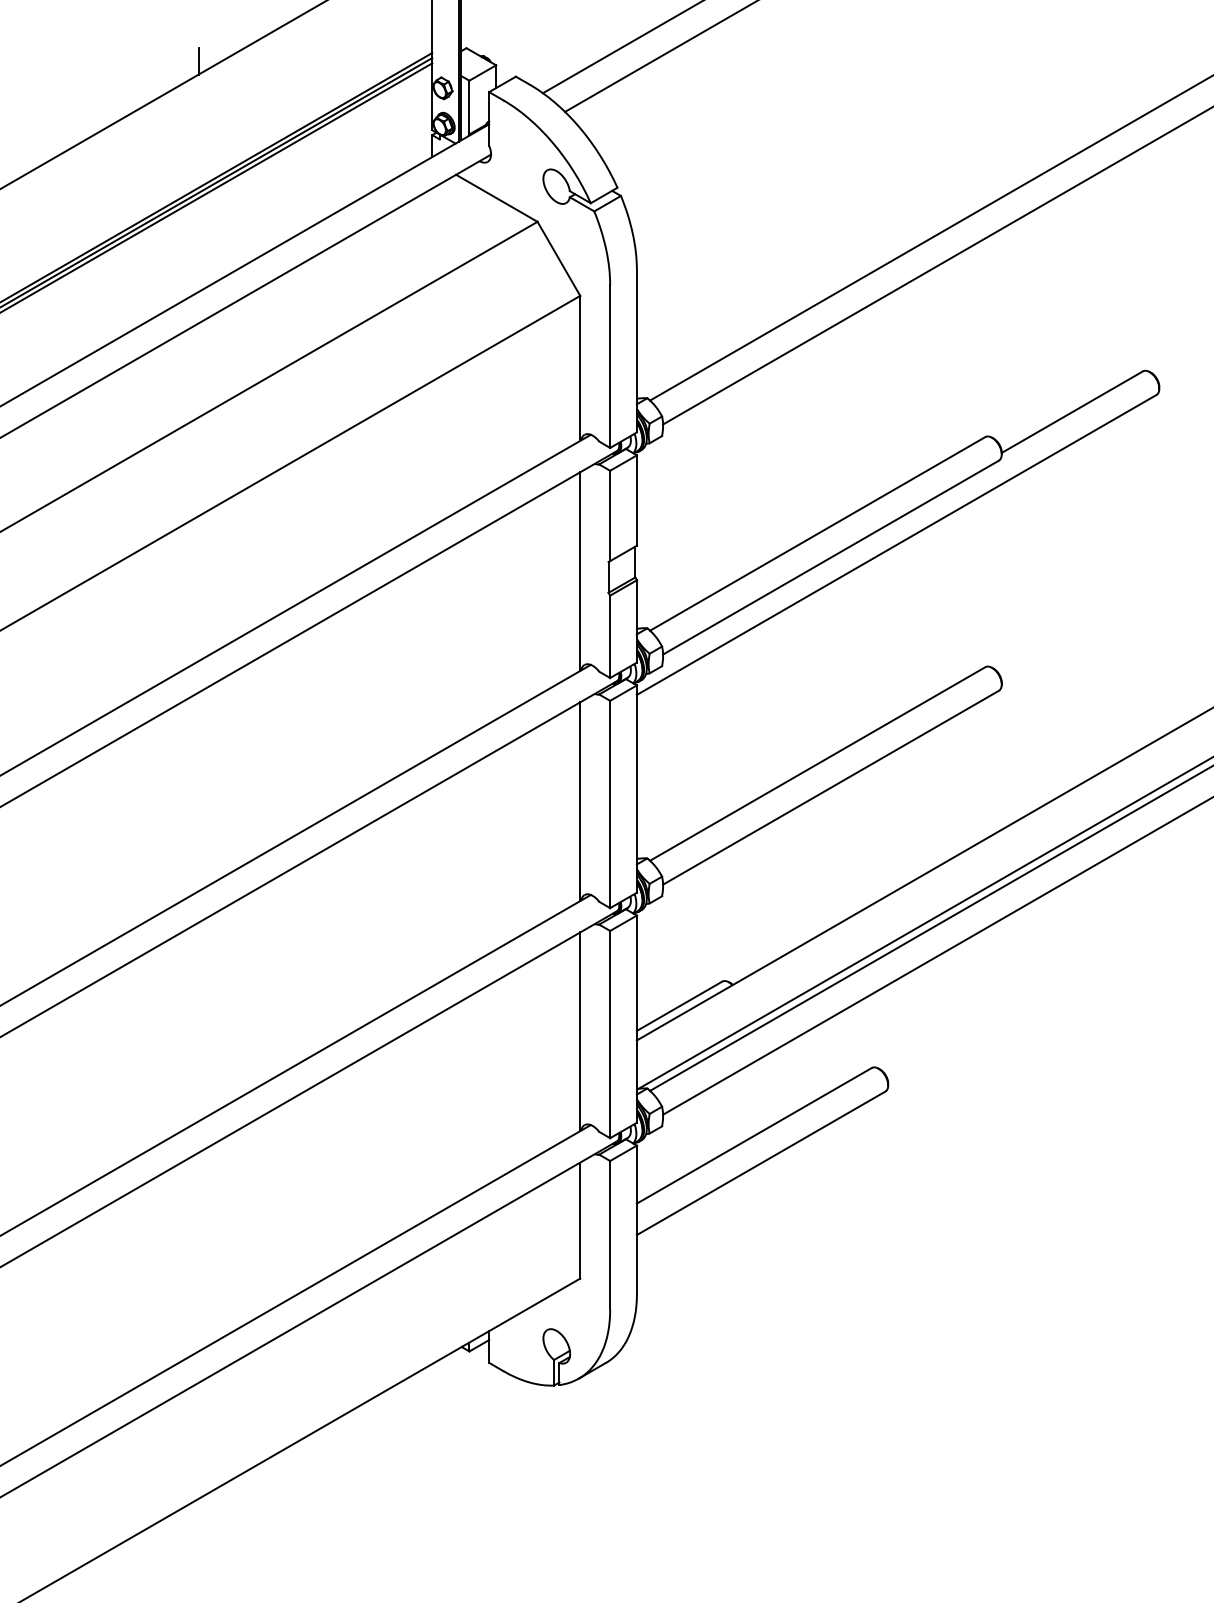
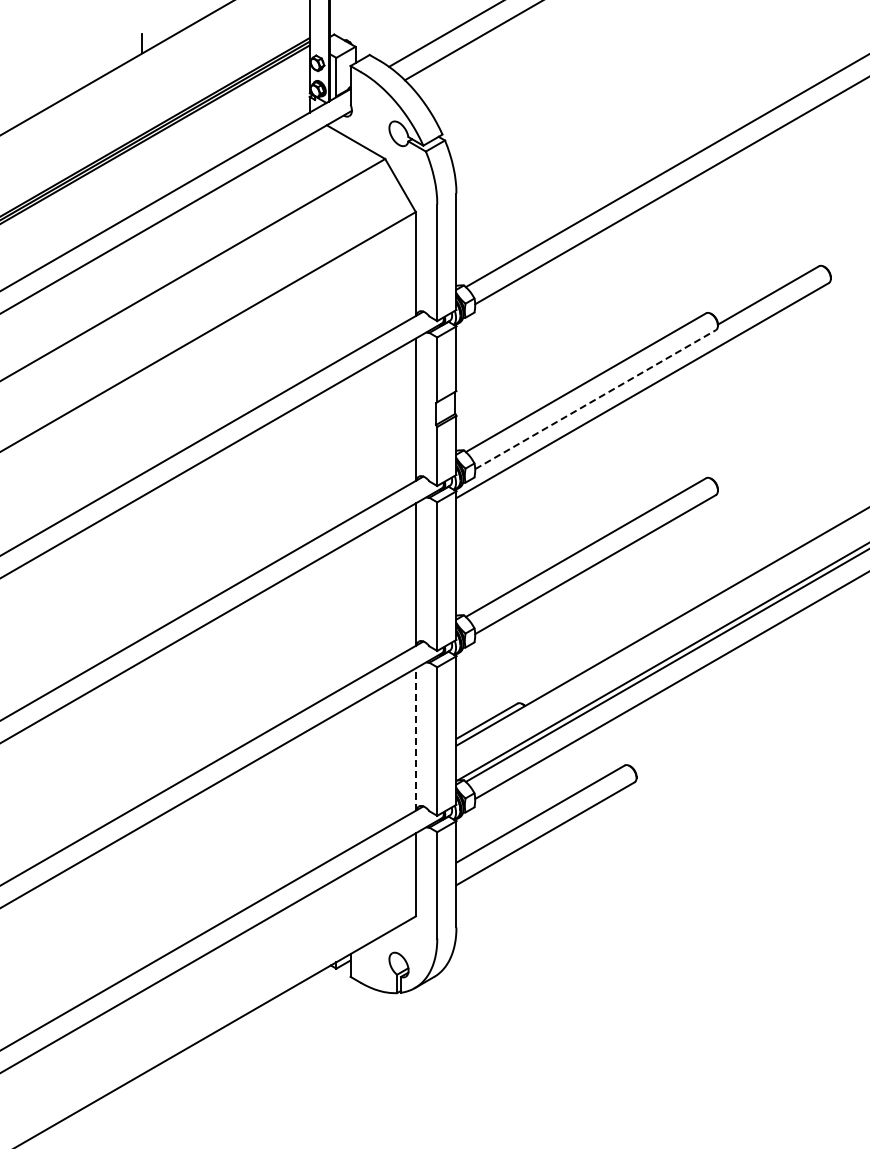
line: (830, 557) -> (595, 399), solid -> dashed
line: (579, 1031) -> (415, 739), solid -> dashed

